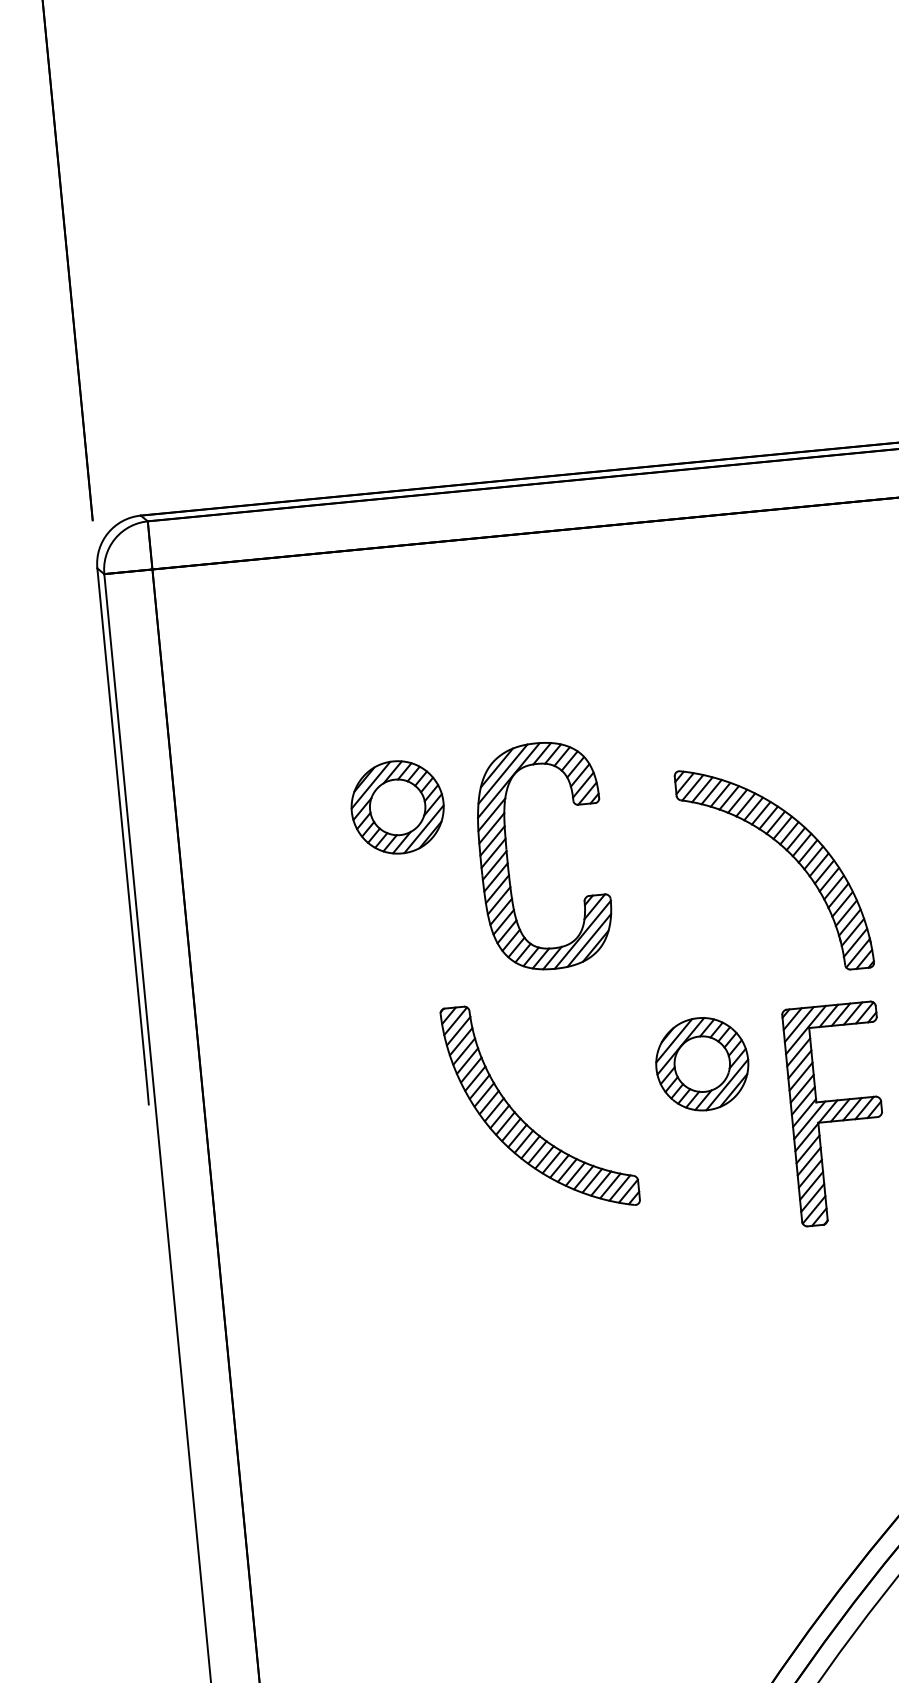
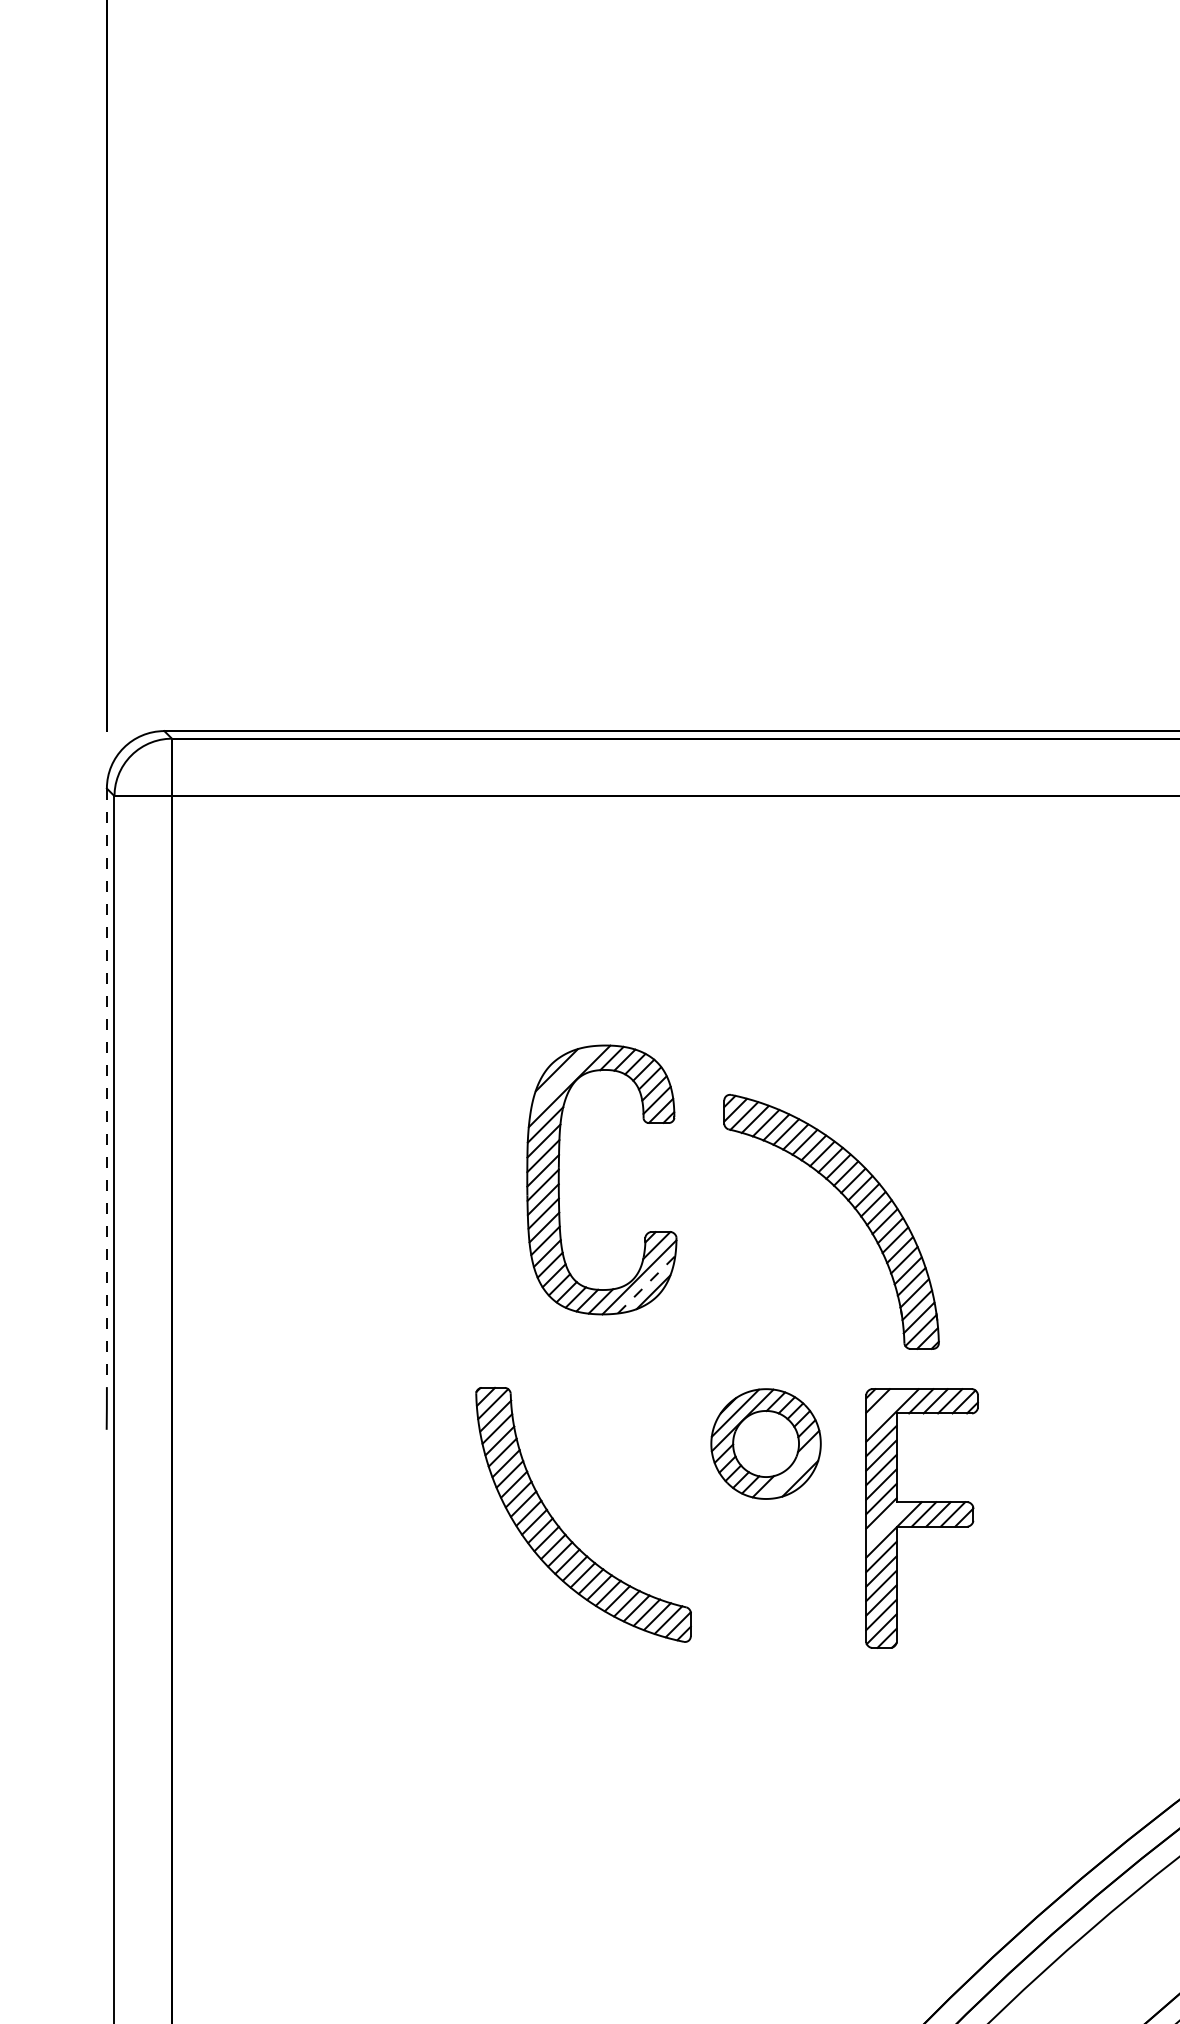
line: (503, 773) -> (563, 1077), removed
part: (397, 807) -> (434, 1105), removed
line: (121, 819) -> (106, 1088), solid -> dashed
part: (787, 852) -> (849, 1203), moved
line: (589, 940) -> (646, 1284), solid -> dashed
line: (799, 1024) -> (885, 1408), removed
line: (726, 1084) -> (792, 1470), removed
part: (523, 1120) -> (562, 1529), moved
line: (809, 1120) -> (886, 1522), removed

